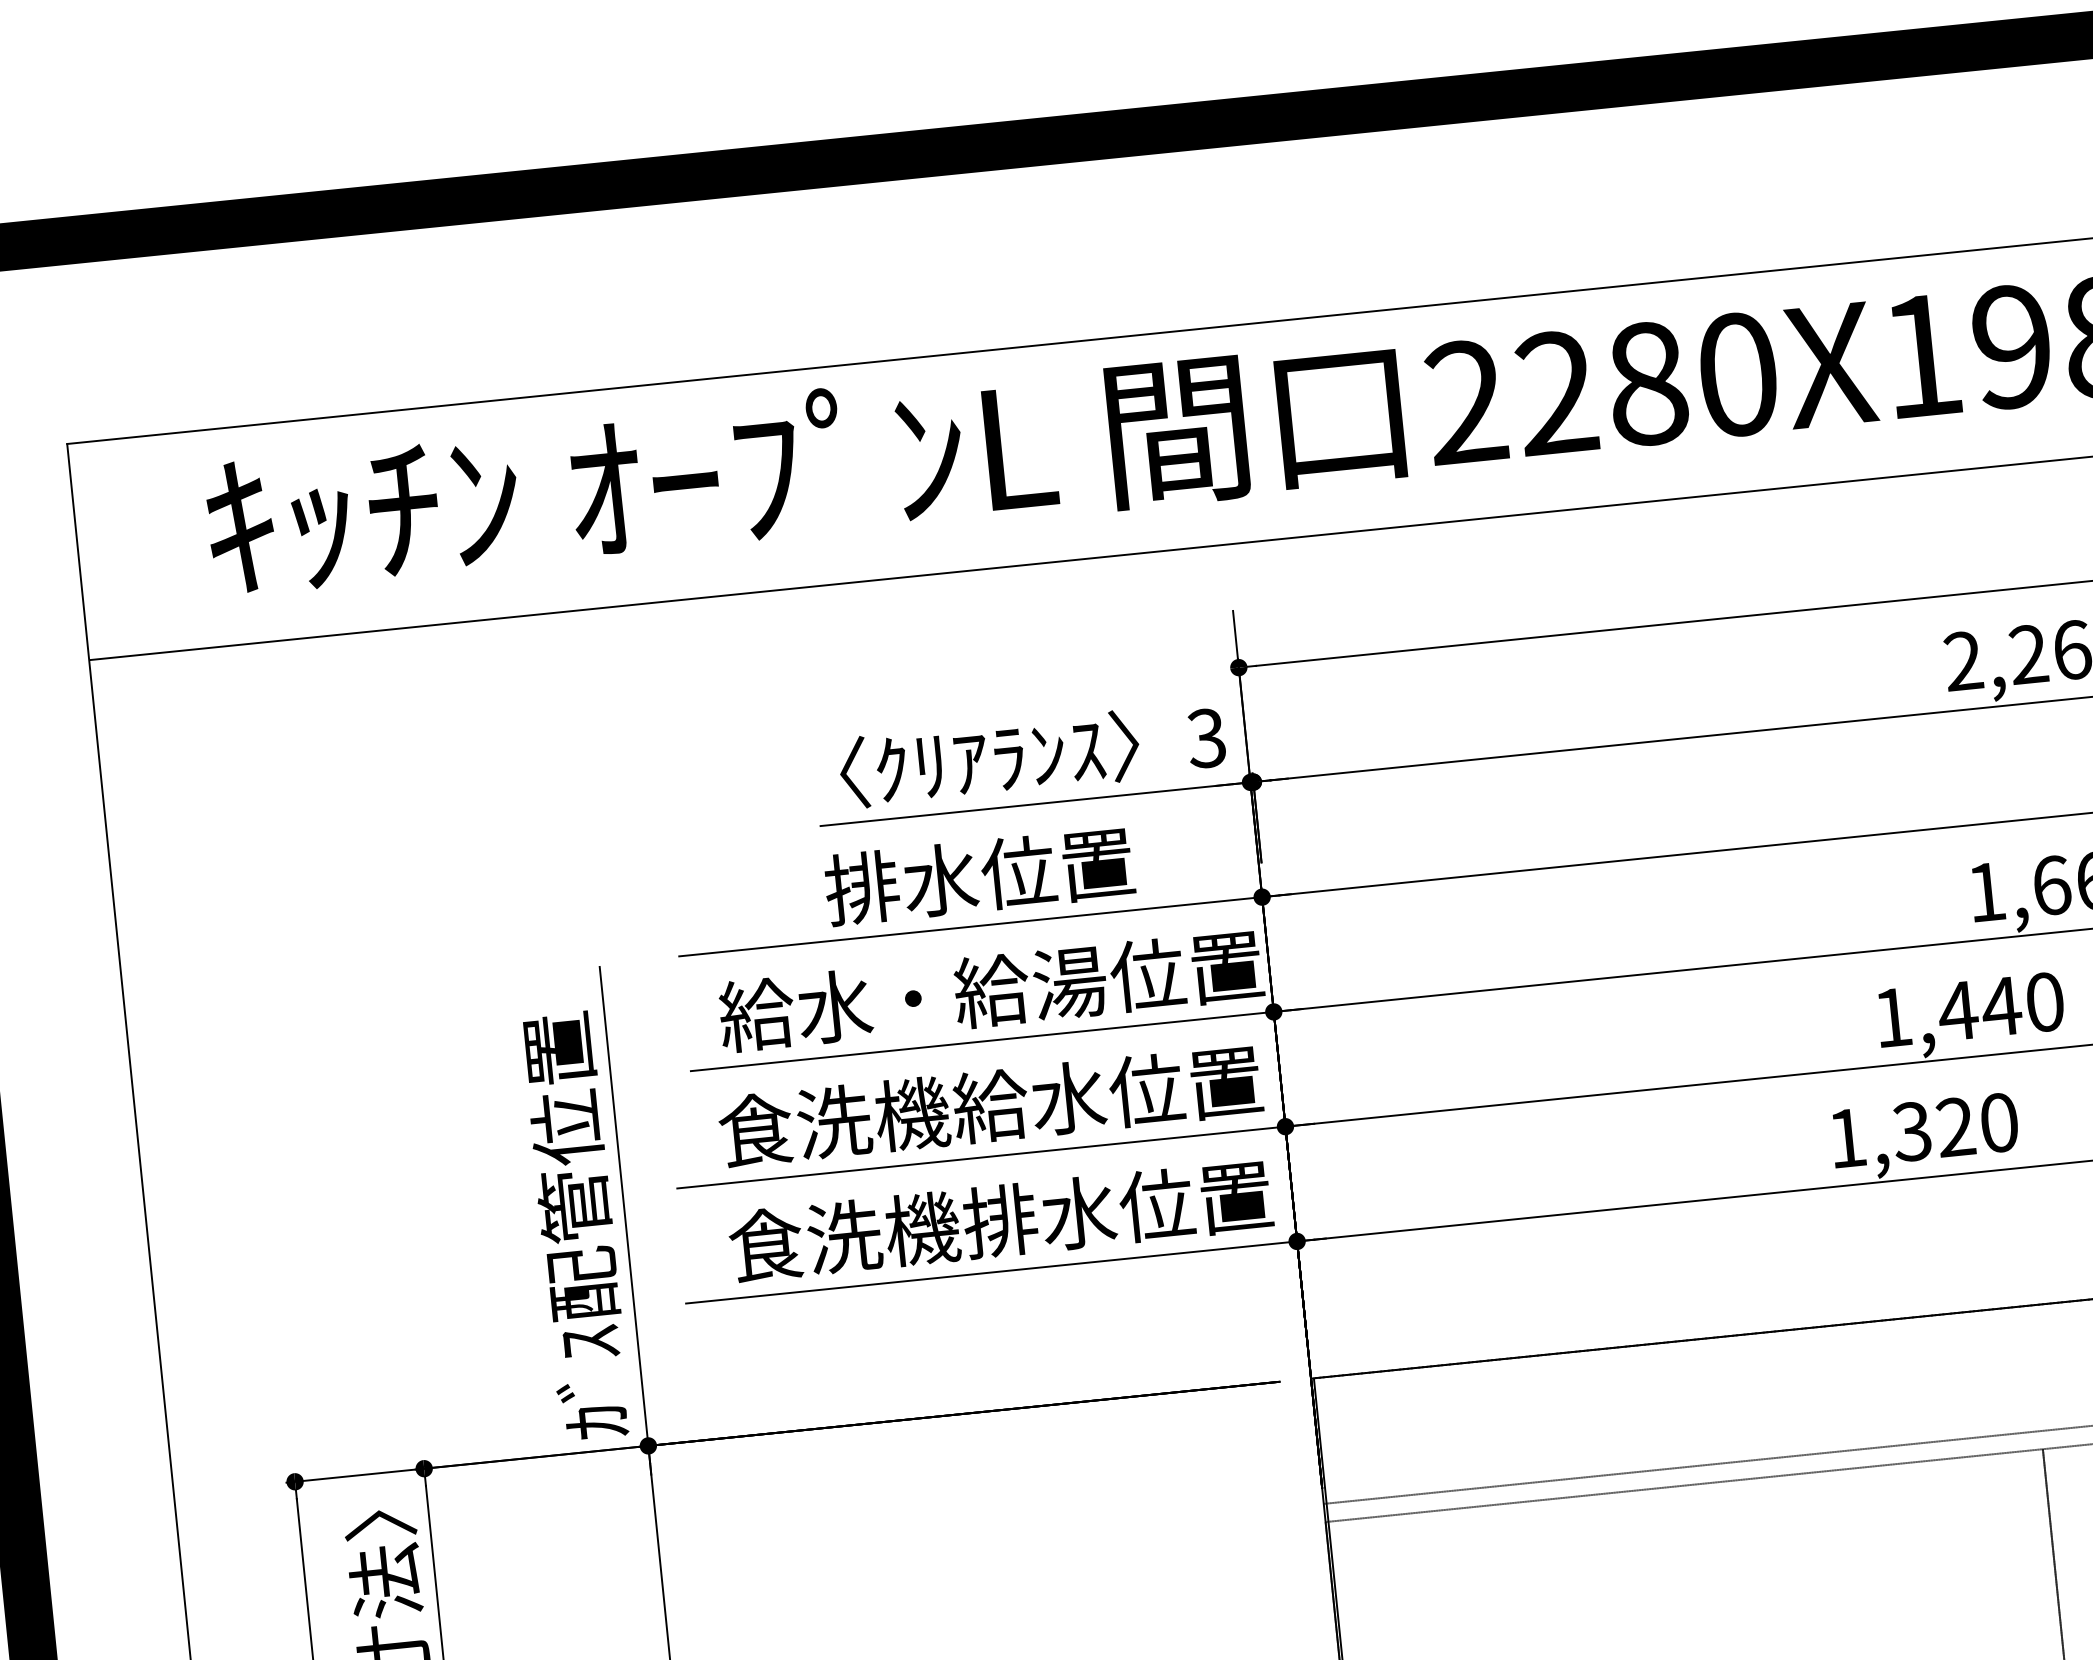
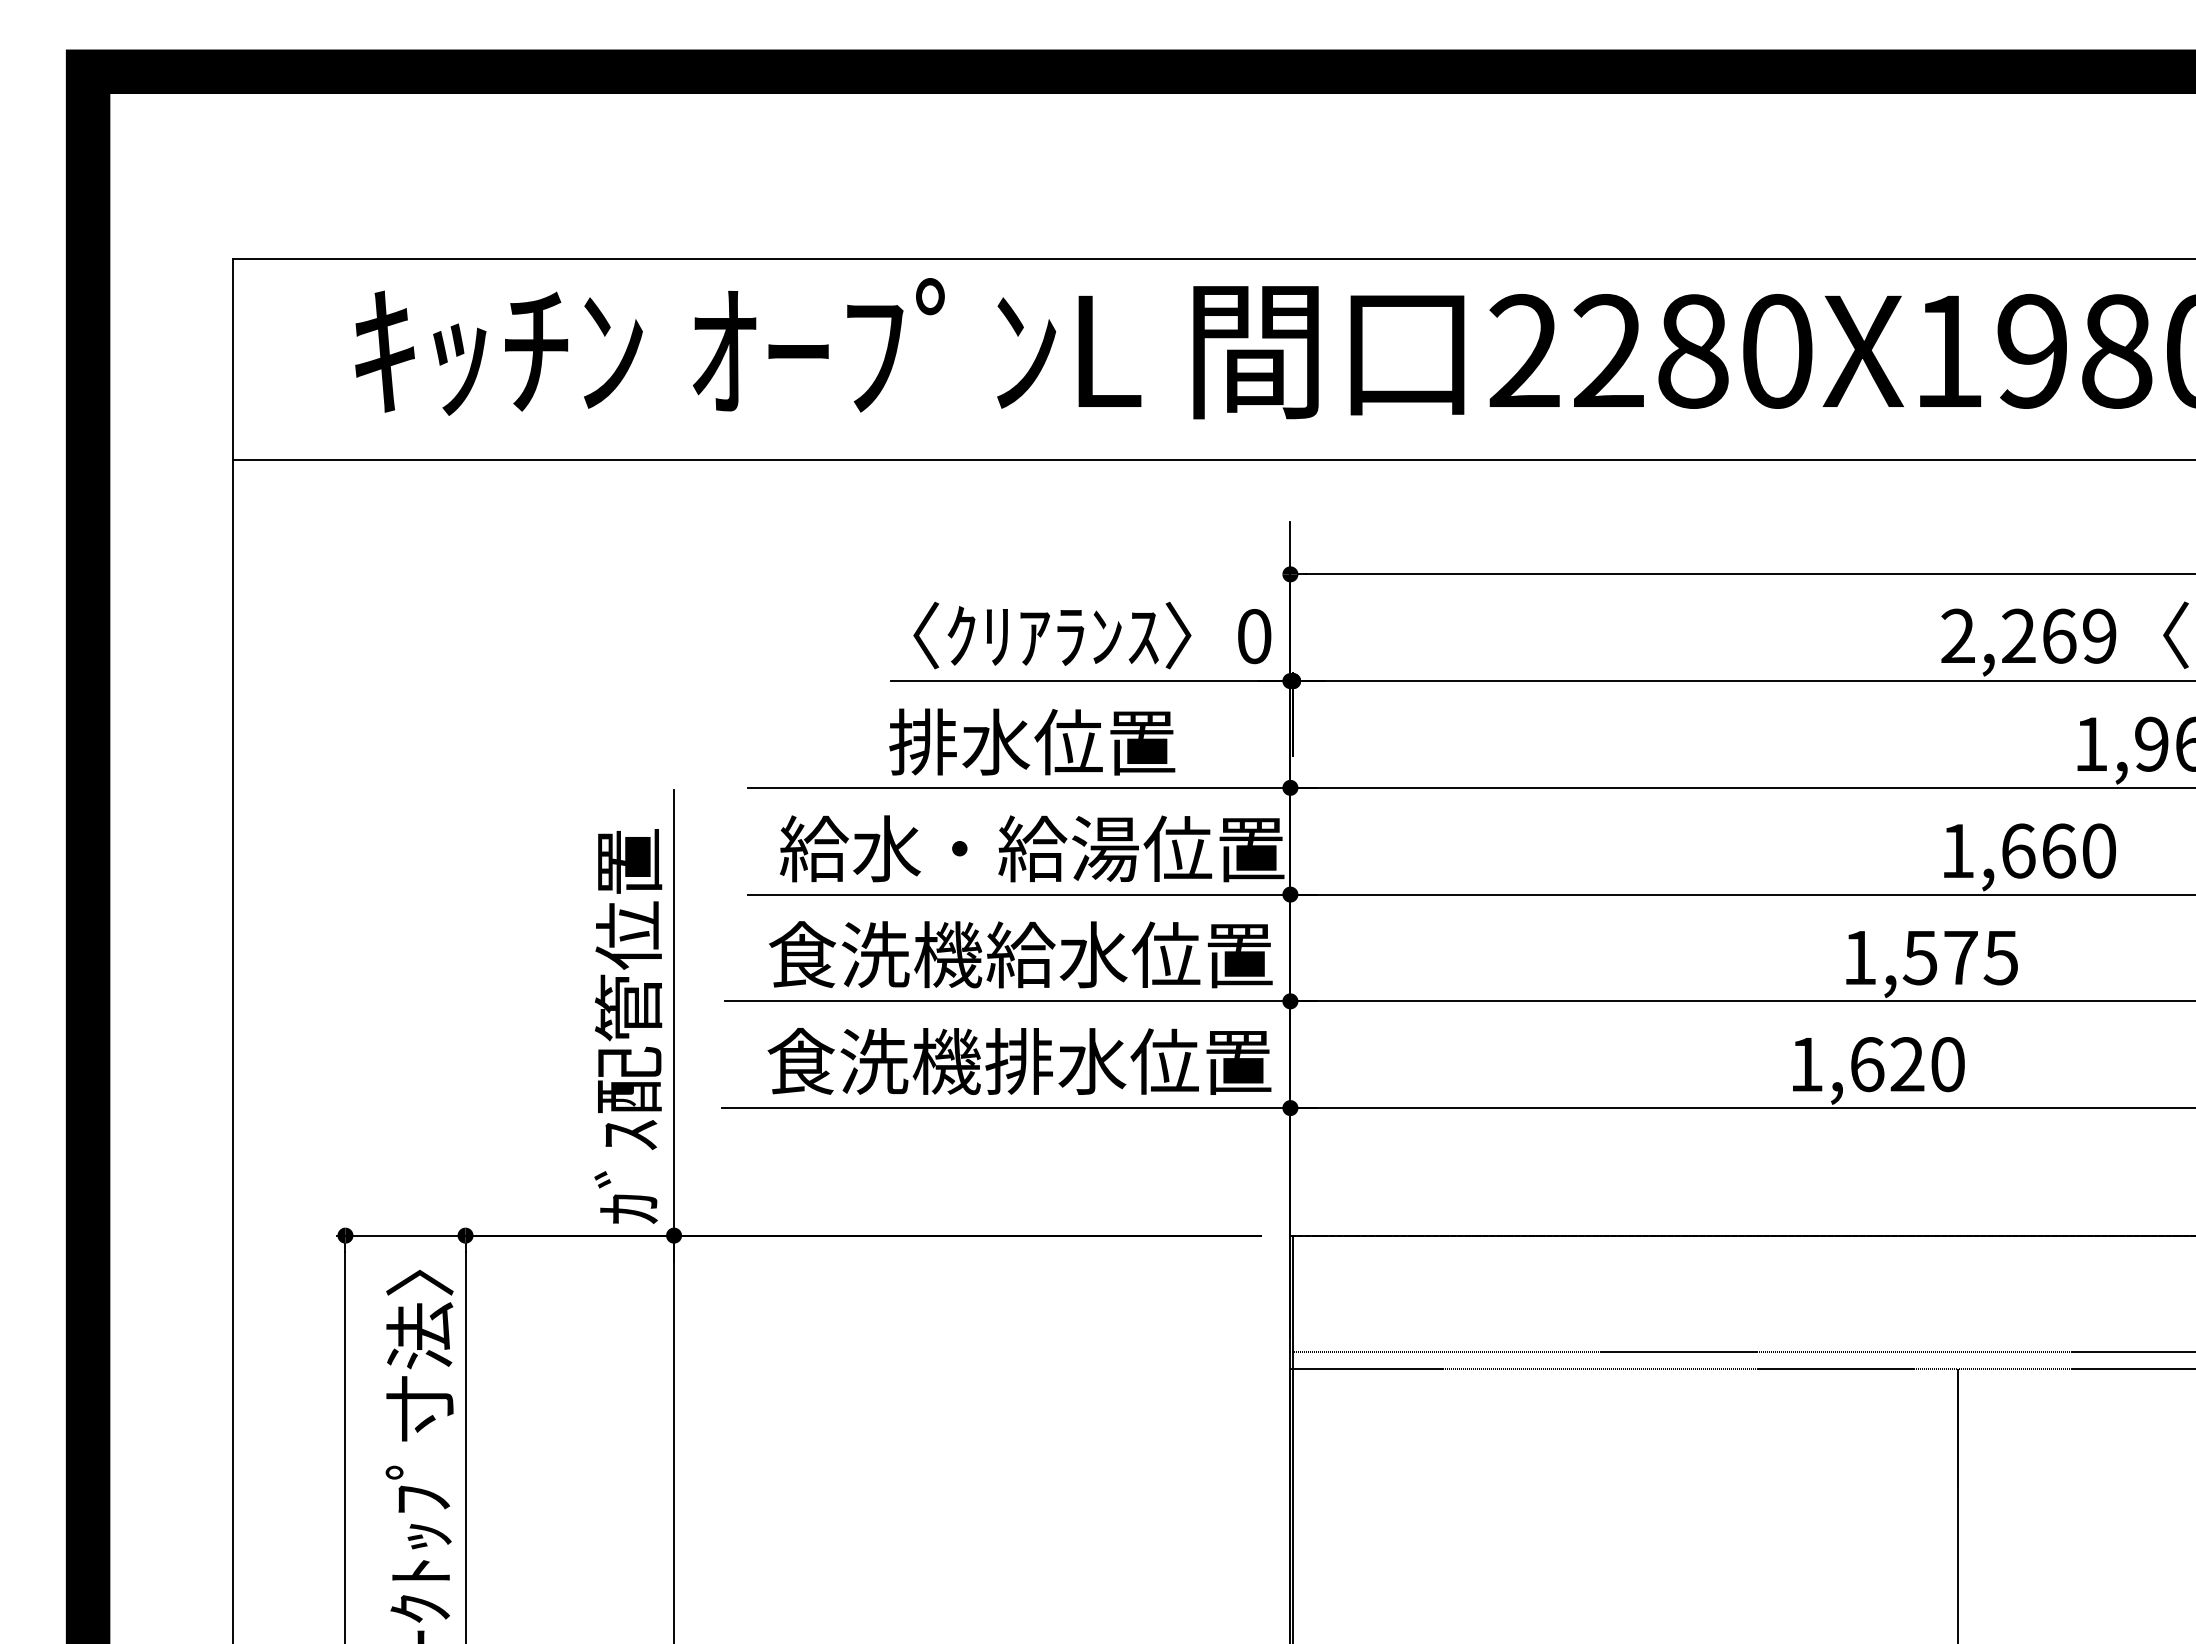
text: (1205, 738) -> (1253, 636), 3 -> 0
text: (2001, 1006) -> (1960, 957), 1,440 -> 1,575
text: (1911, 1131) -> (1866, 1064), 1,320 -> 1,620

